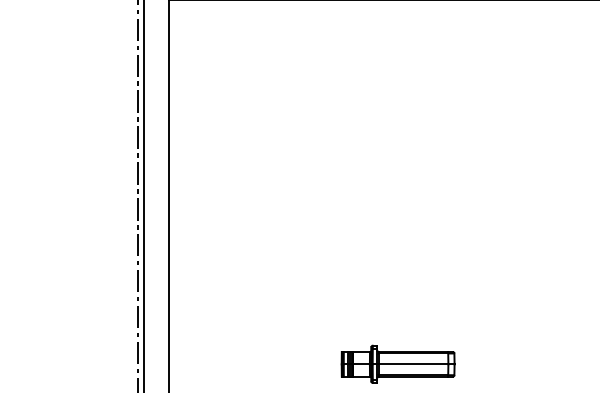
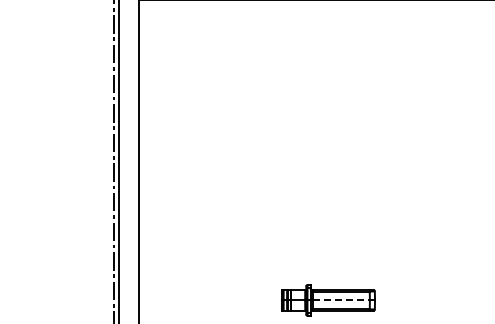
line: (413, 364) -> (341, 300), solid -> dashed

